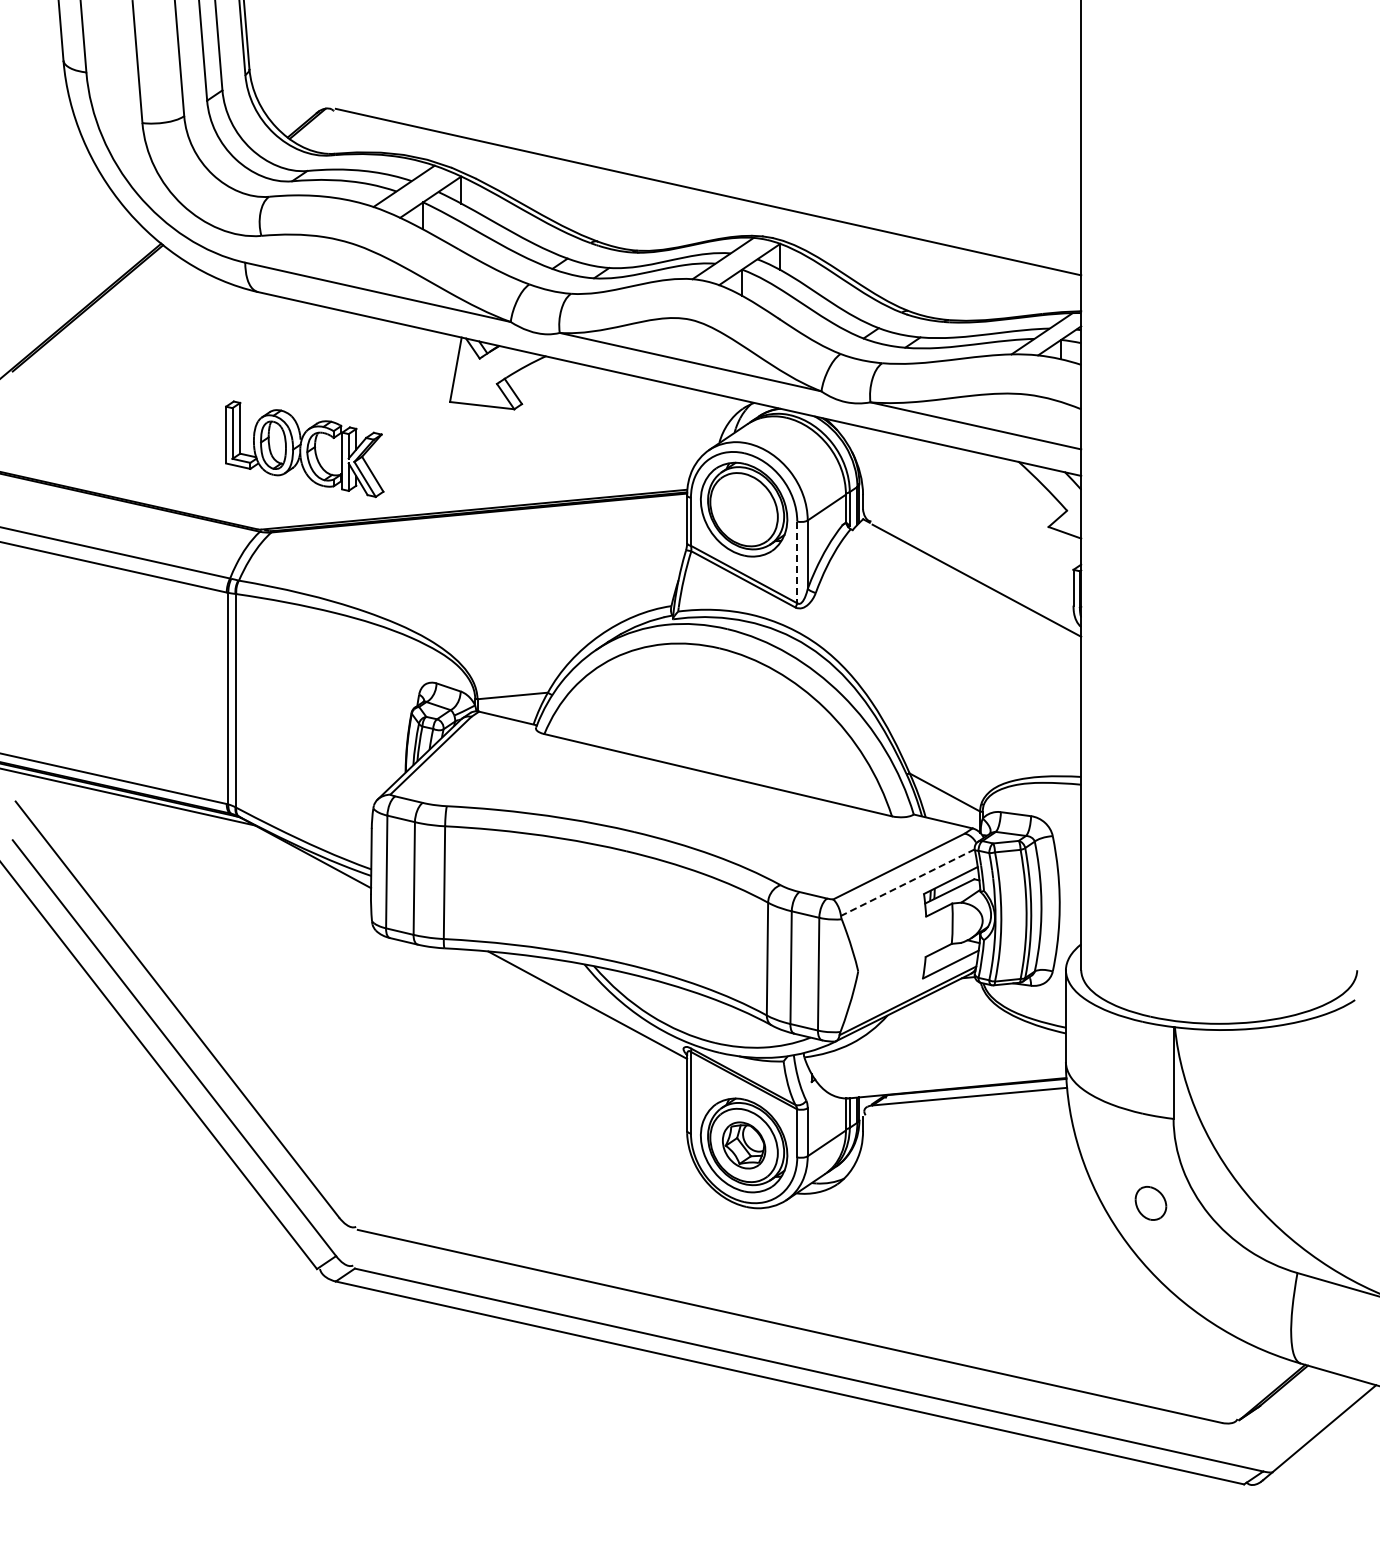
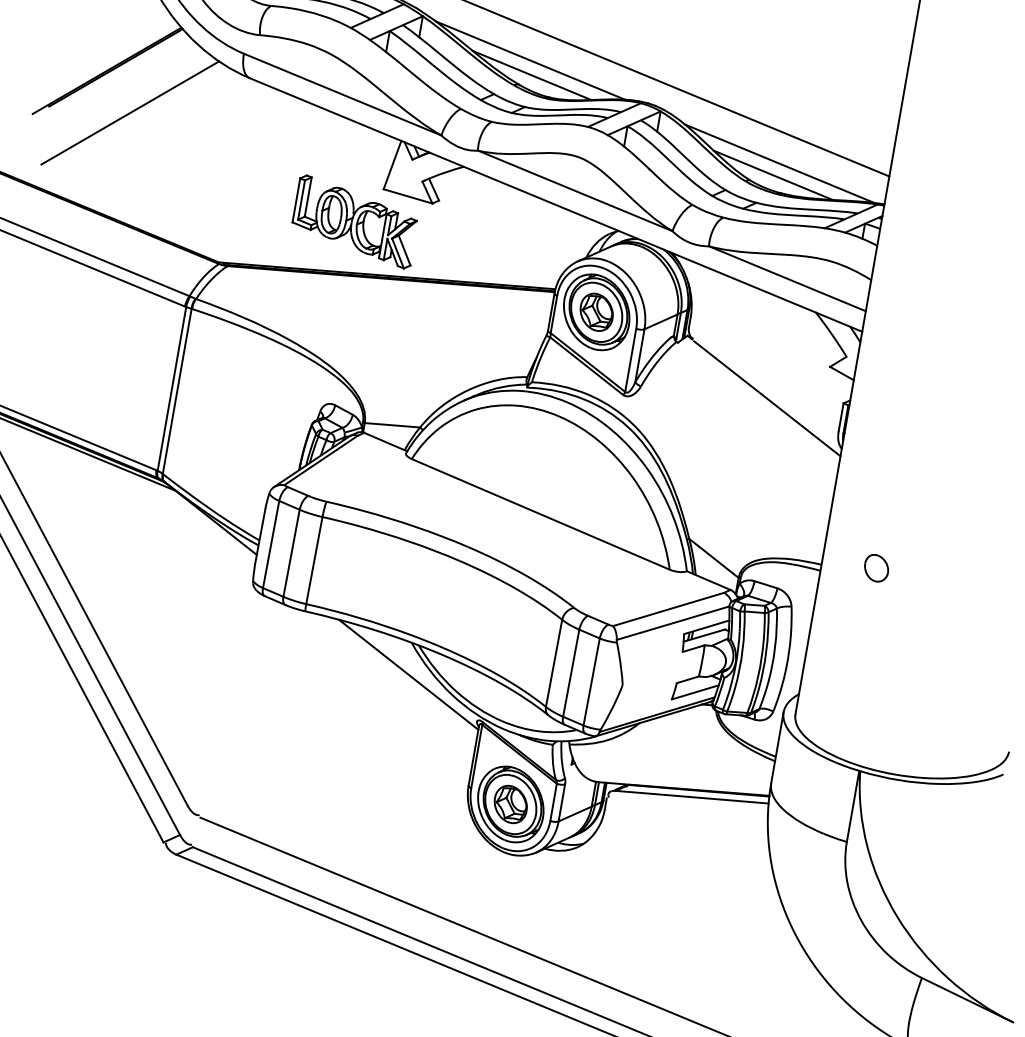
line: (605, 208) -> (530, 60), added
line: (610, 226) -> (531, 75), added
line: (940, 282) -> (779, 163), added
line: (935, 299) -> (773, 175), added
line: (115, 361) -> (130, 112), added
part: (304, 449) -> (355, 222), moved
part: (744, 509) -> (597, 312), added
line: (797, 562) -> (630, 360), dashed -> solid
line: (907, 882) -> (672, 623), dashed -> solid
part: (1150, 1203) -> (876, 568), moved

